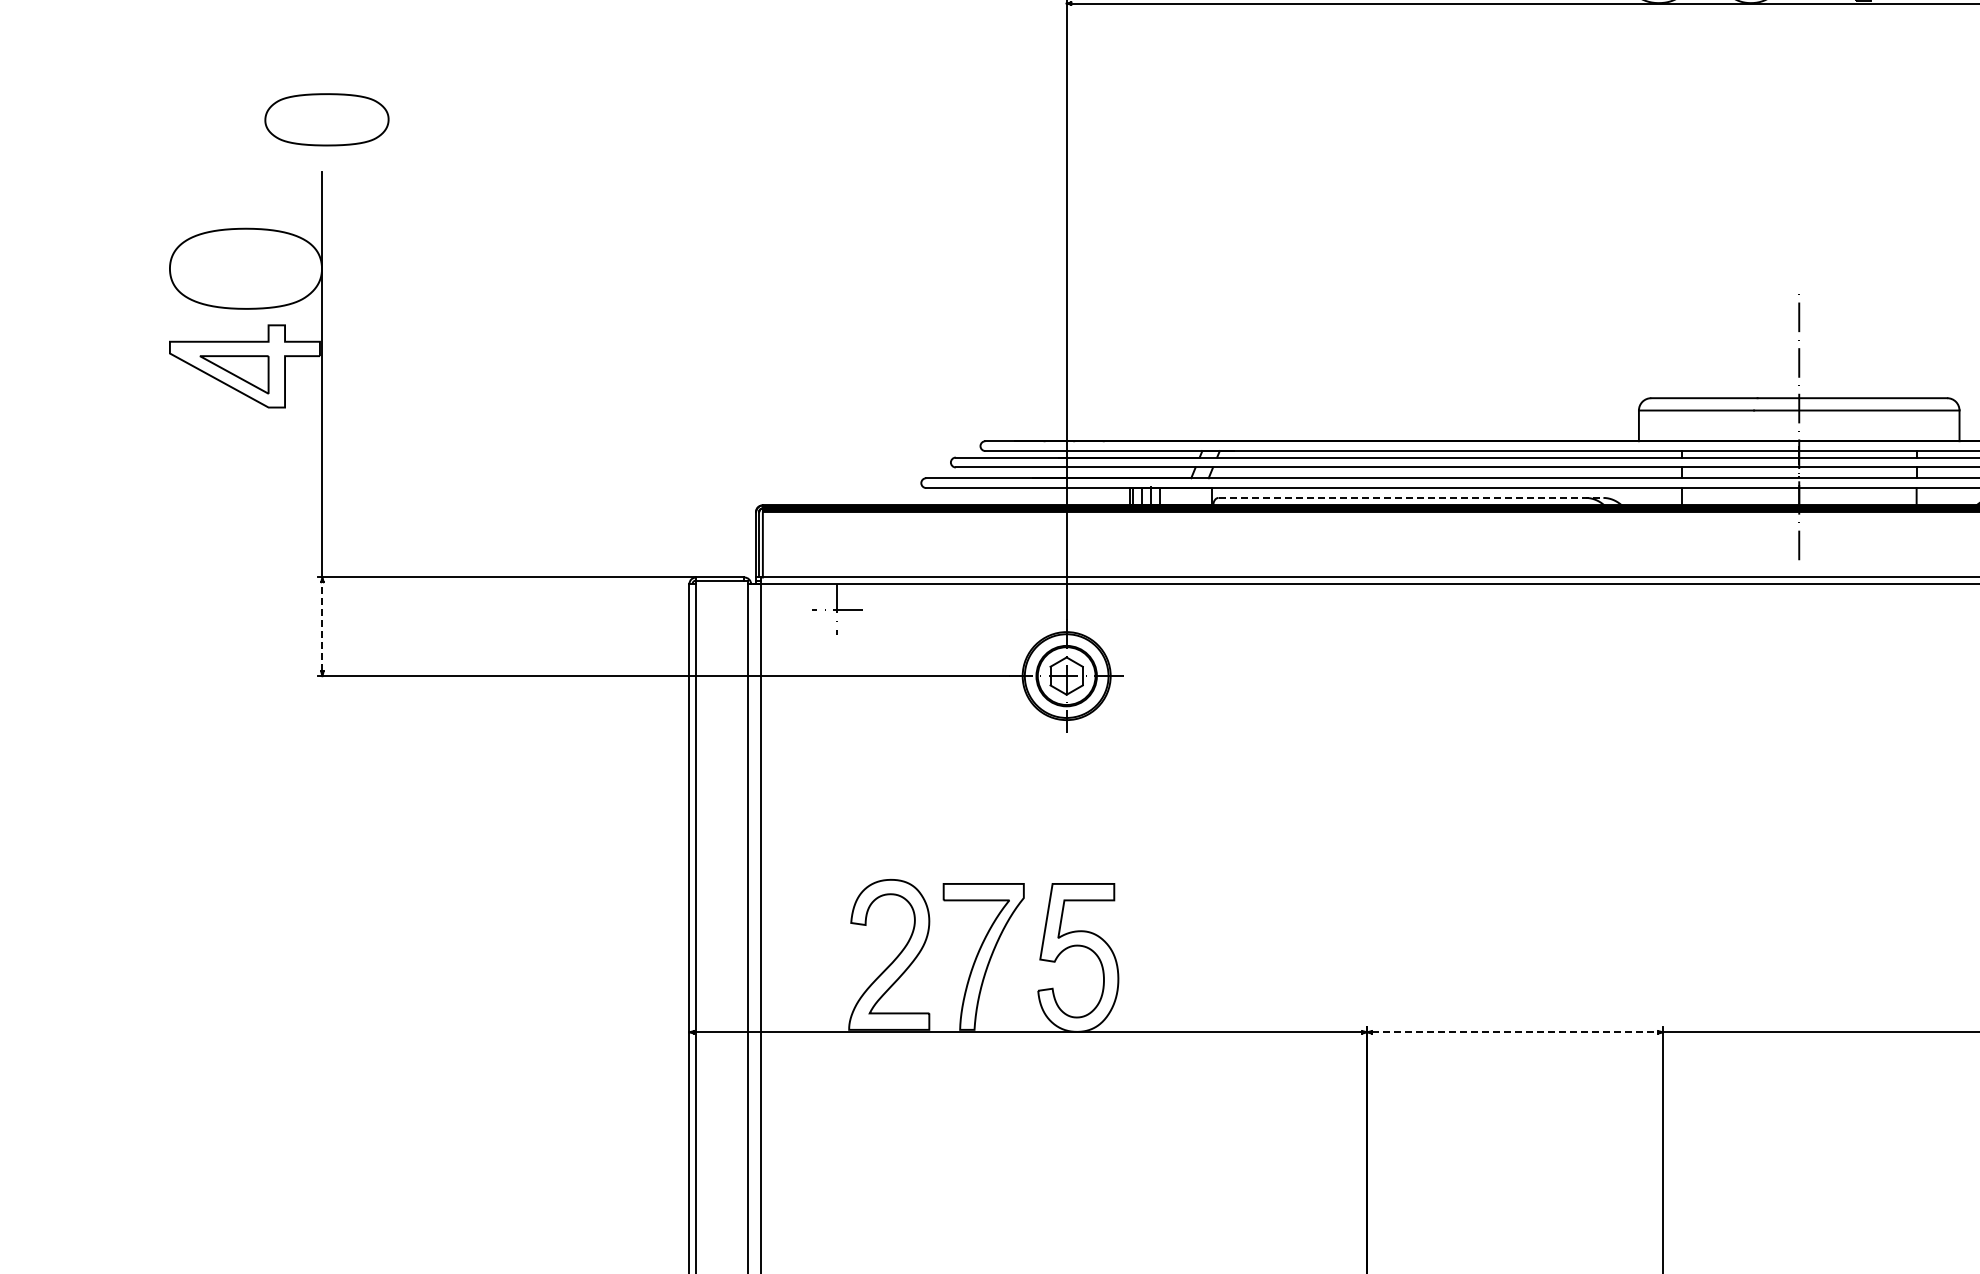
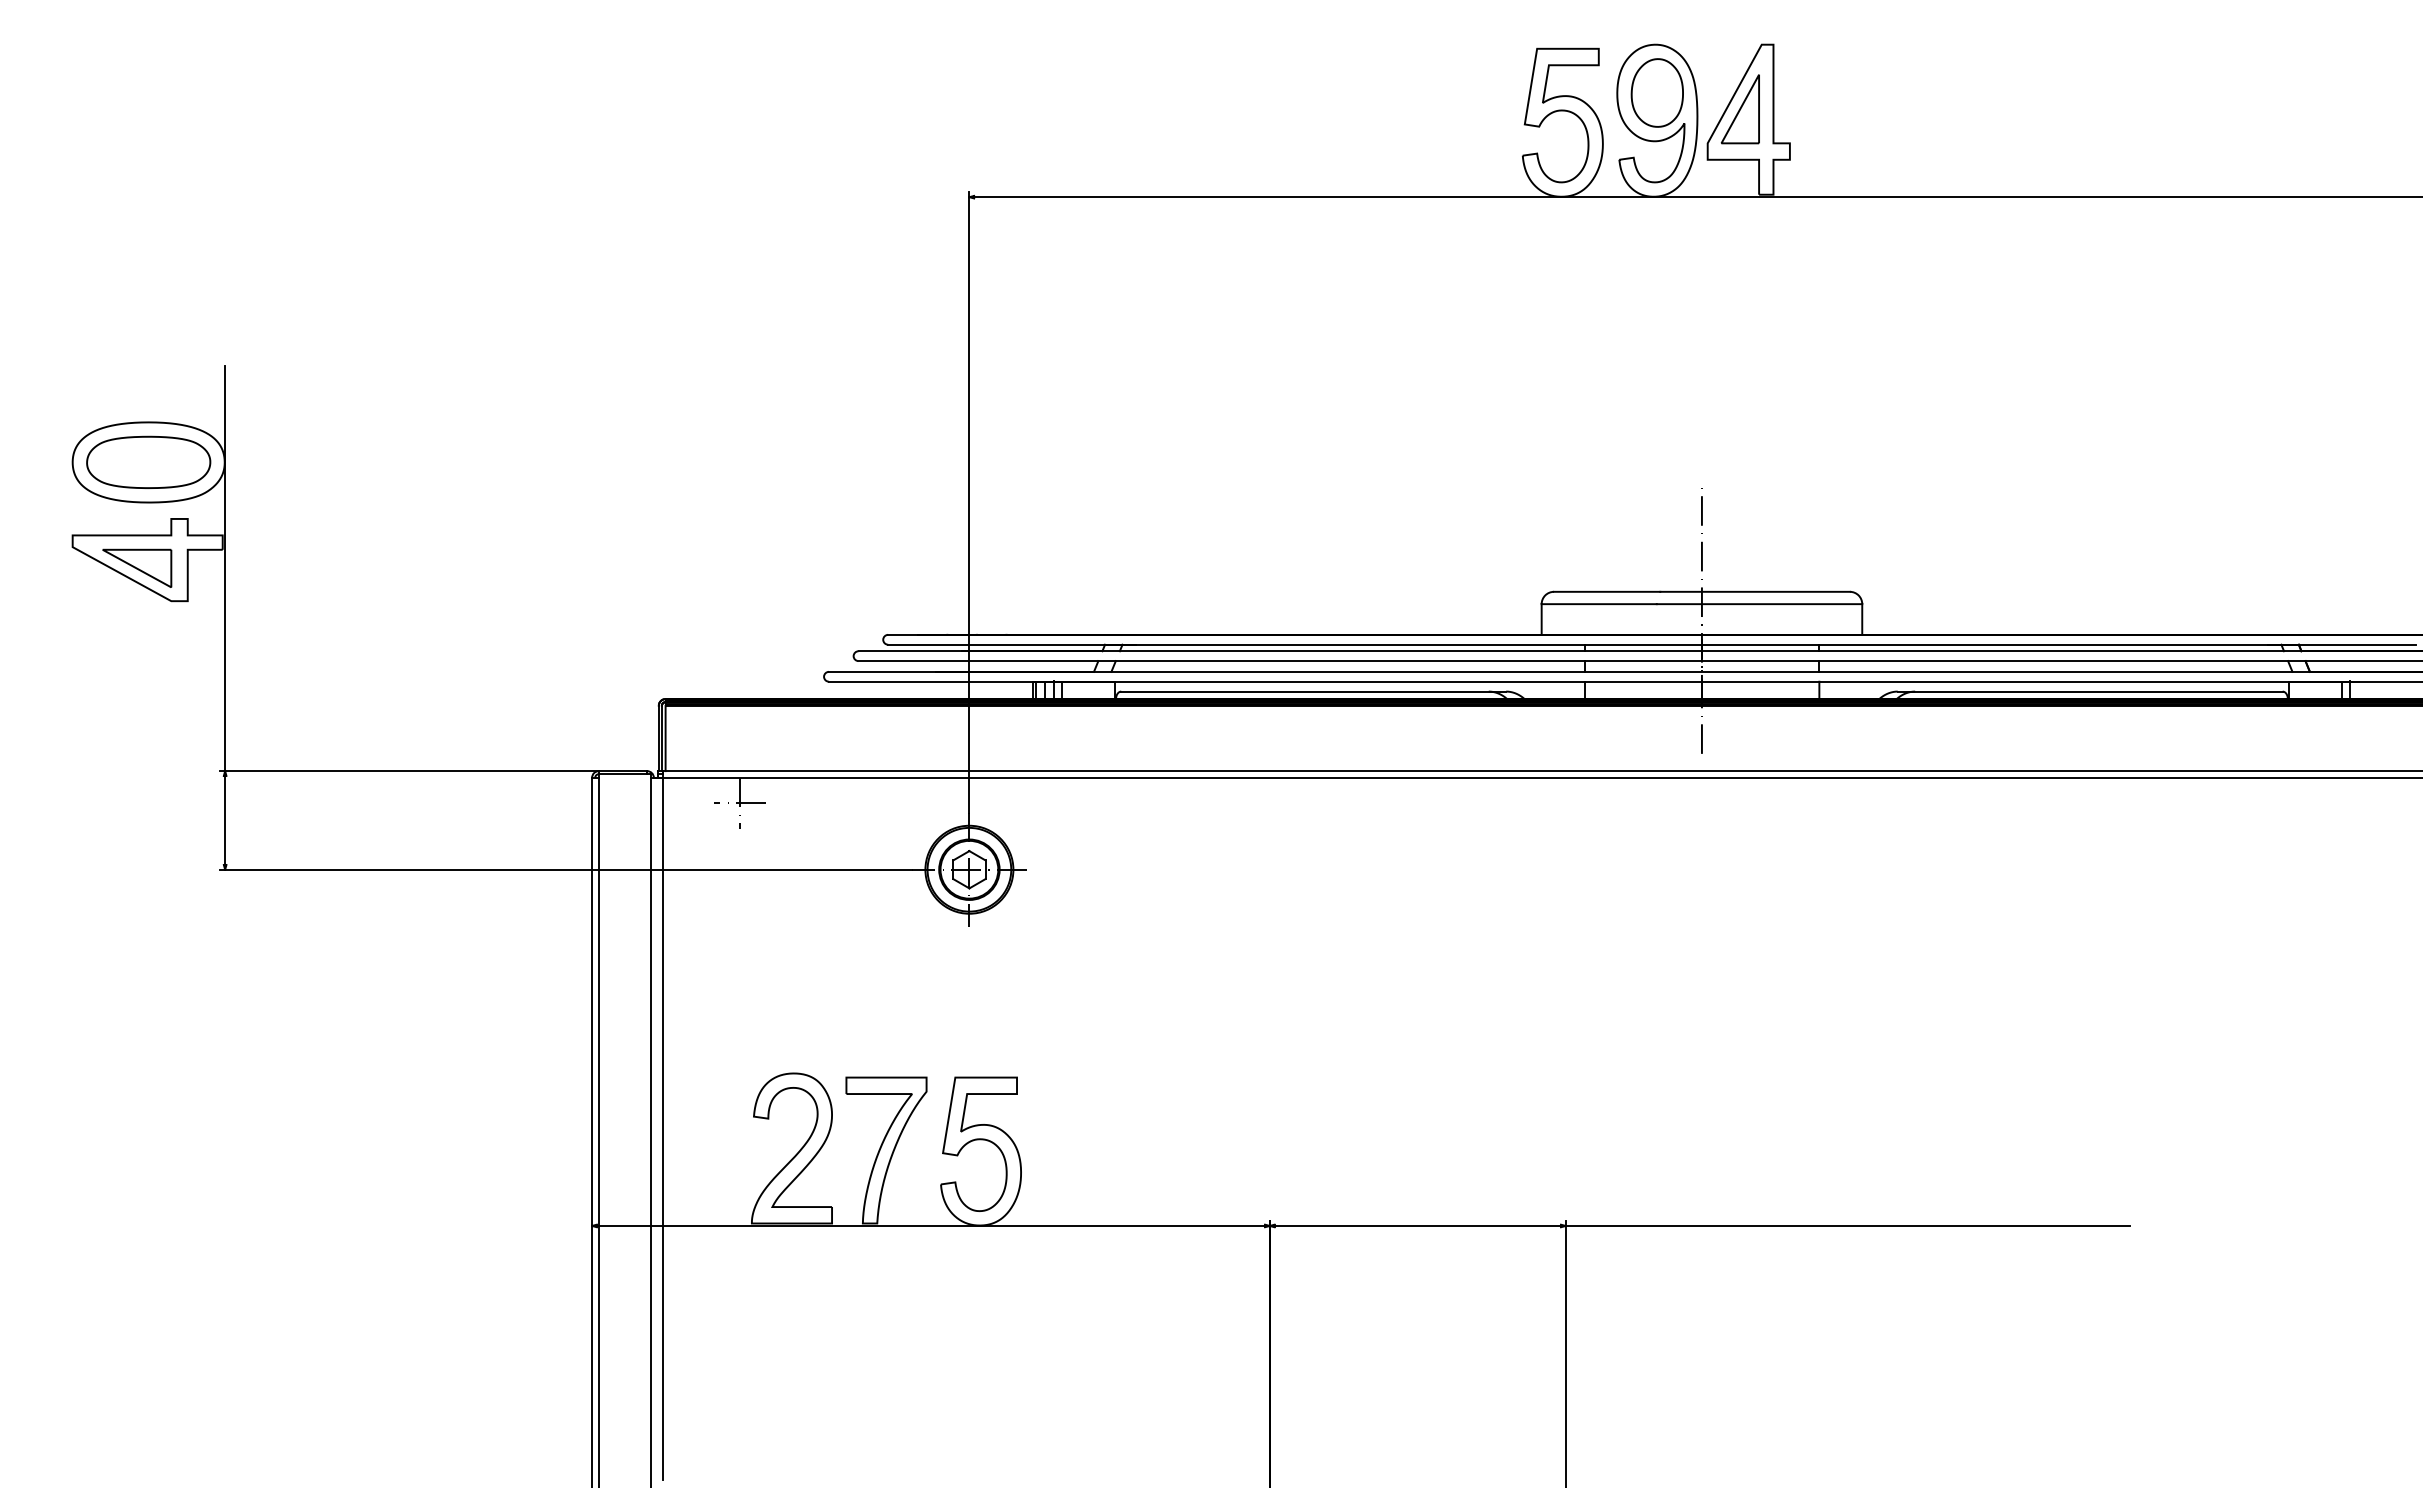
part: (326, 118) -> (148, 461), moved
line: (1411, 497) -> (1314, 691), dashed -> solid
line: (322, 626) -> (225, 820), dashed -> solid
line: (1515, 1031) -> (1418, 1225), dashed -> solid

